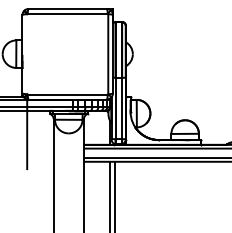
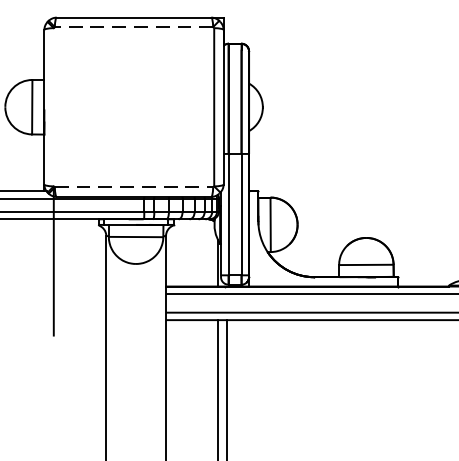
line: (67, 13) -> (133, 26), solid -> dashed
line: (67, 94) -> (133, 186), solid -> dashed

